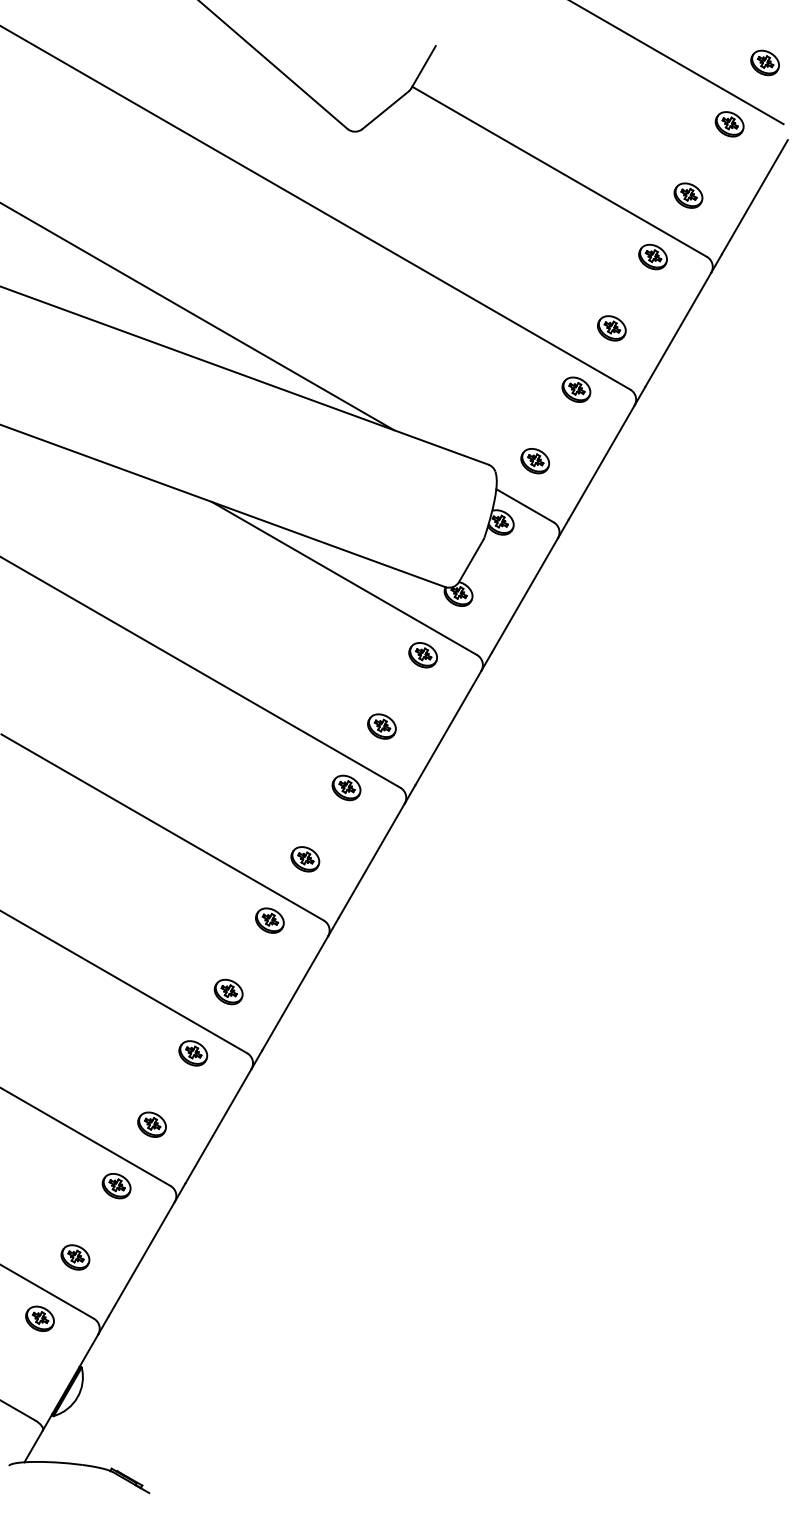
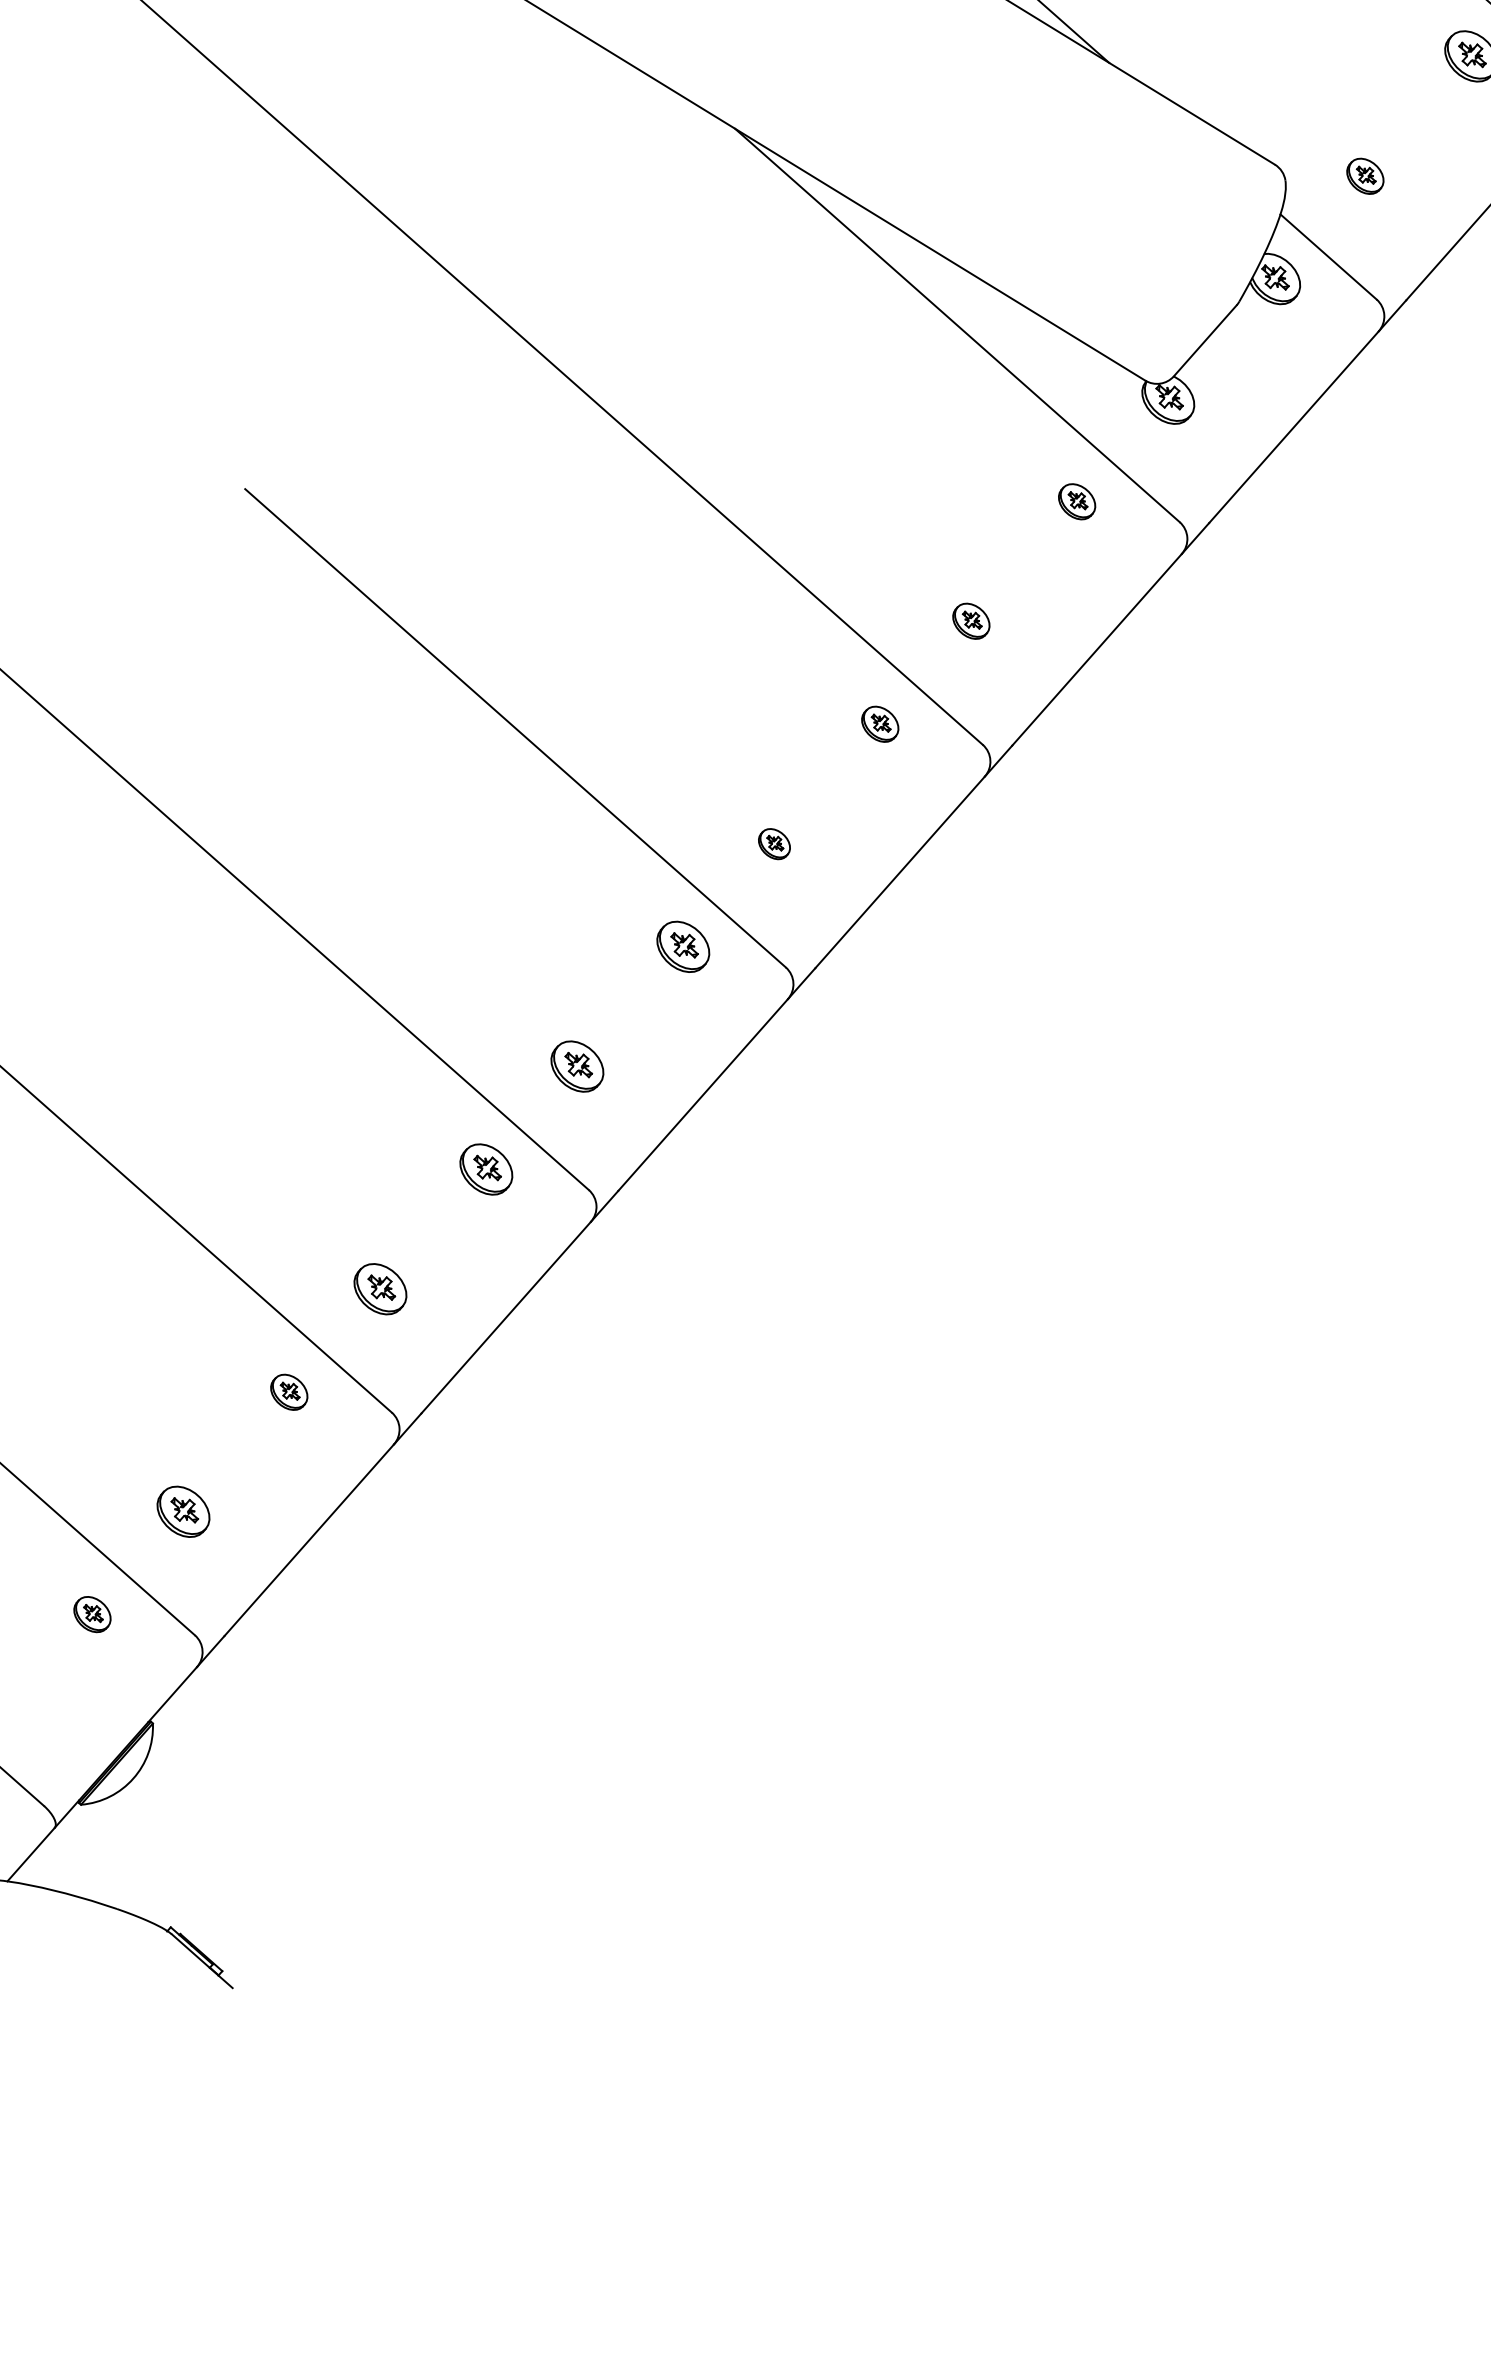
part: (535, 461) -> (1365, 176), size x0.7
part: (422, 655) -> (1075, 501), size x0.7
part: (381, 726) -> (970, 621), size x0.7
part: (346, 787) -> (880, 723), size x0.7
part: (305, 859) -> (774, 844), size x0.6
part: (116, 1186) -> (288, 1392), size x0.7
part: (39, 1318) -> (91, 1613), size x0.7

